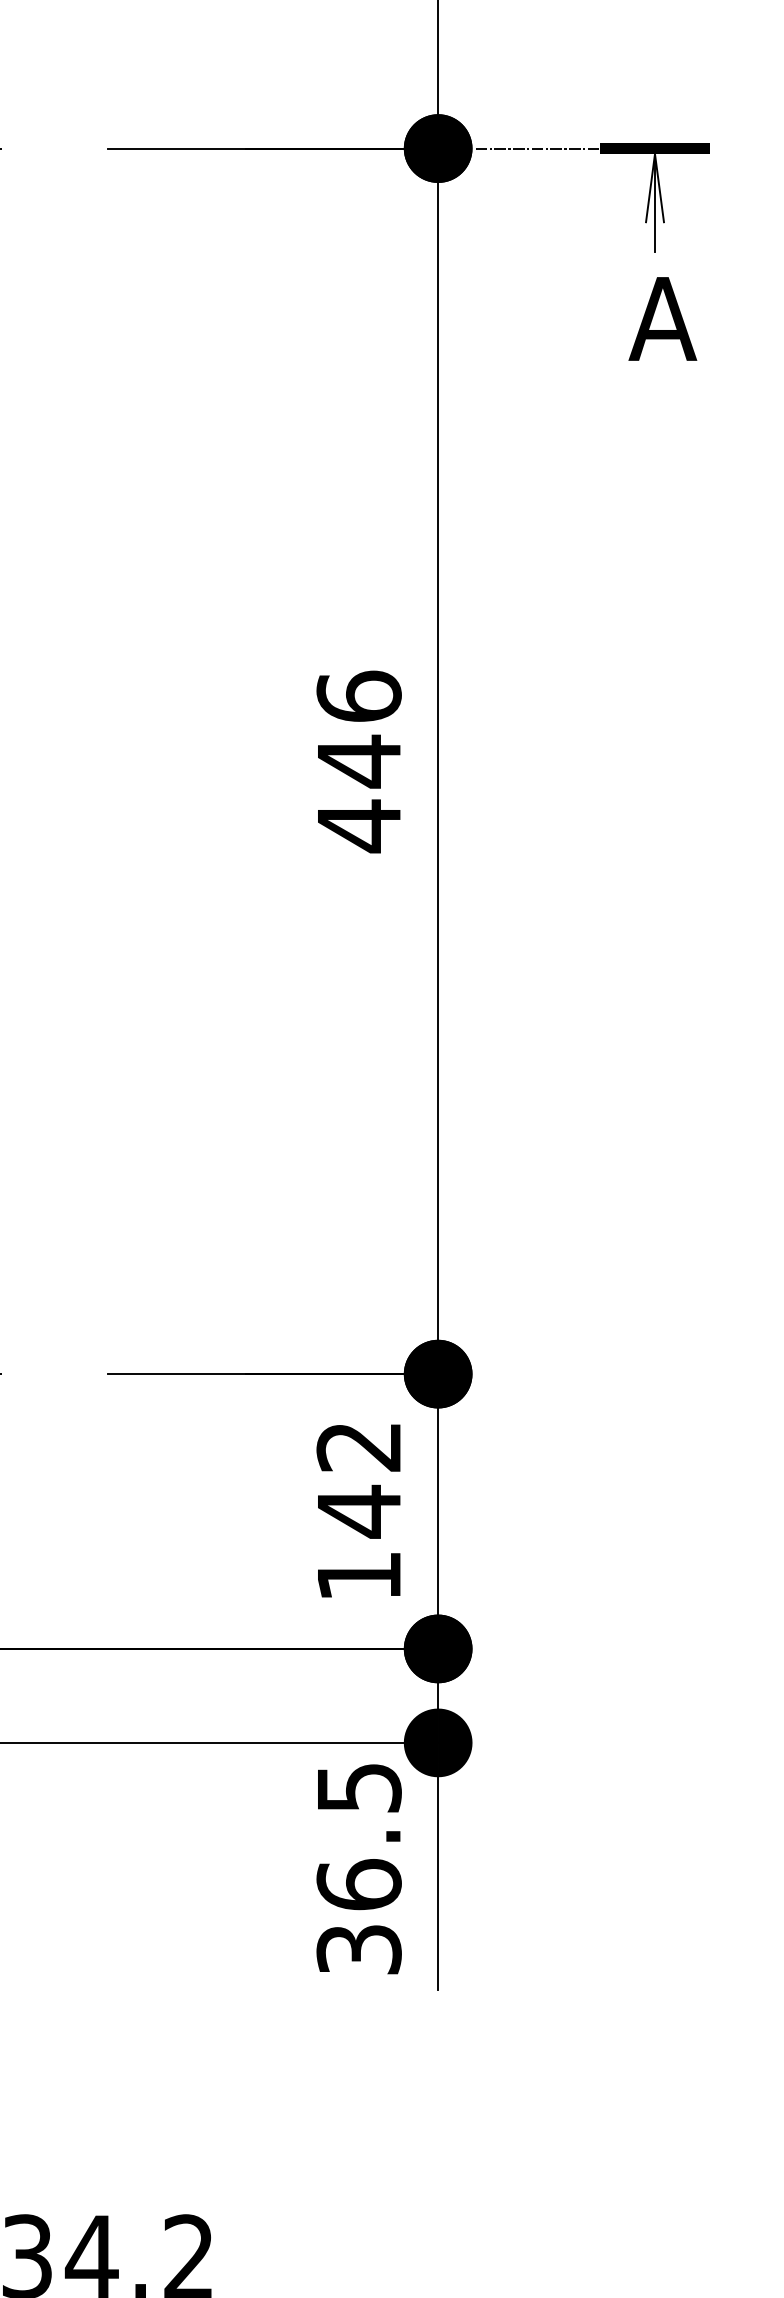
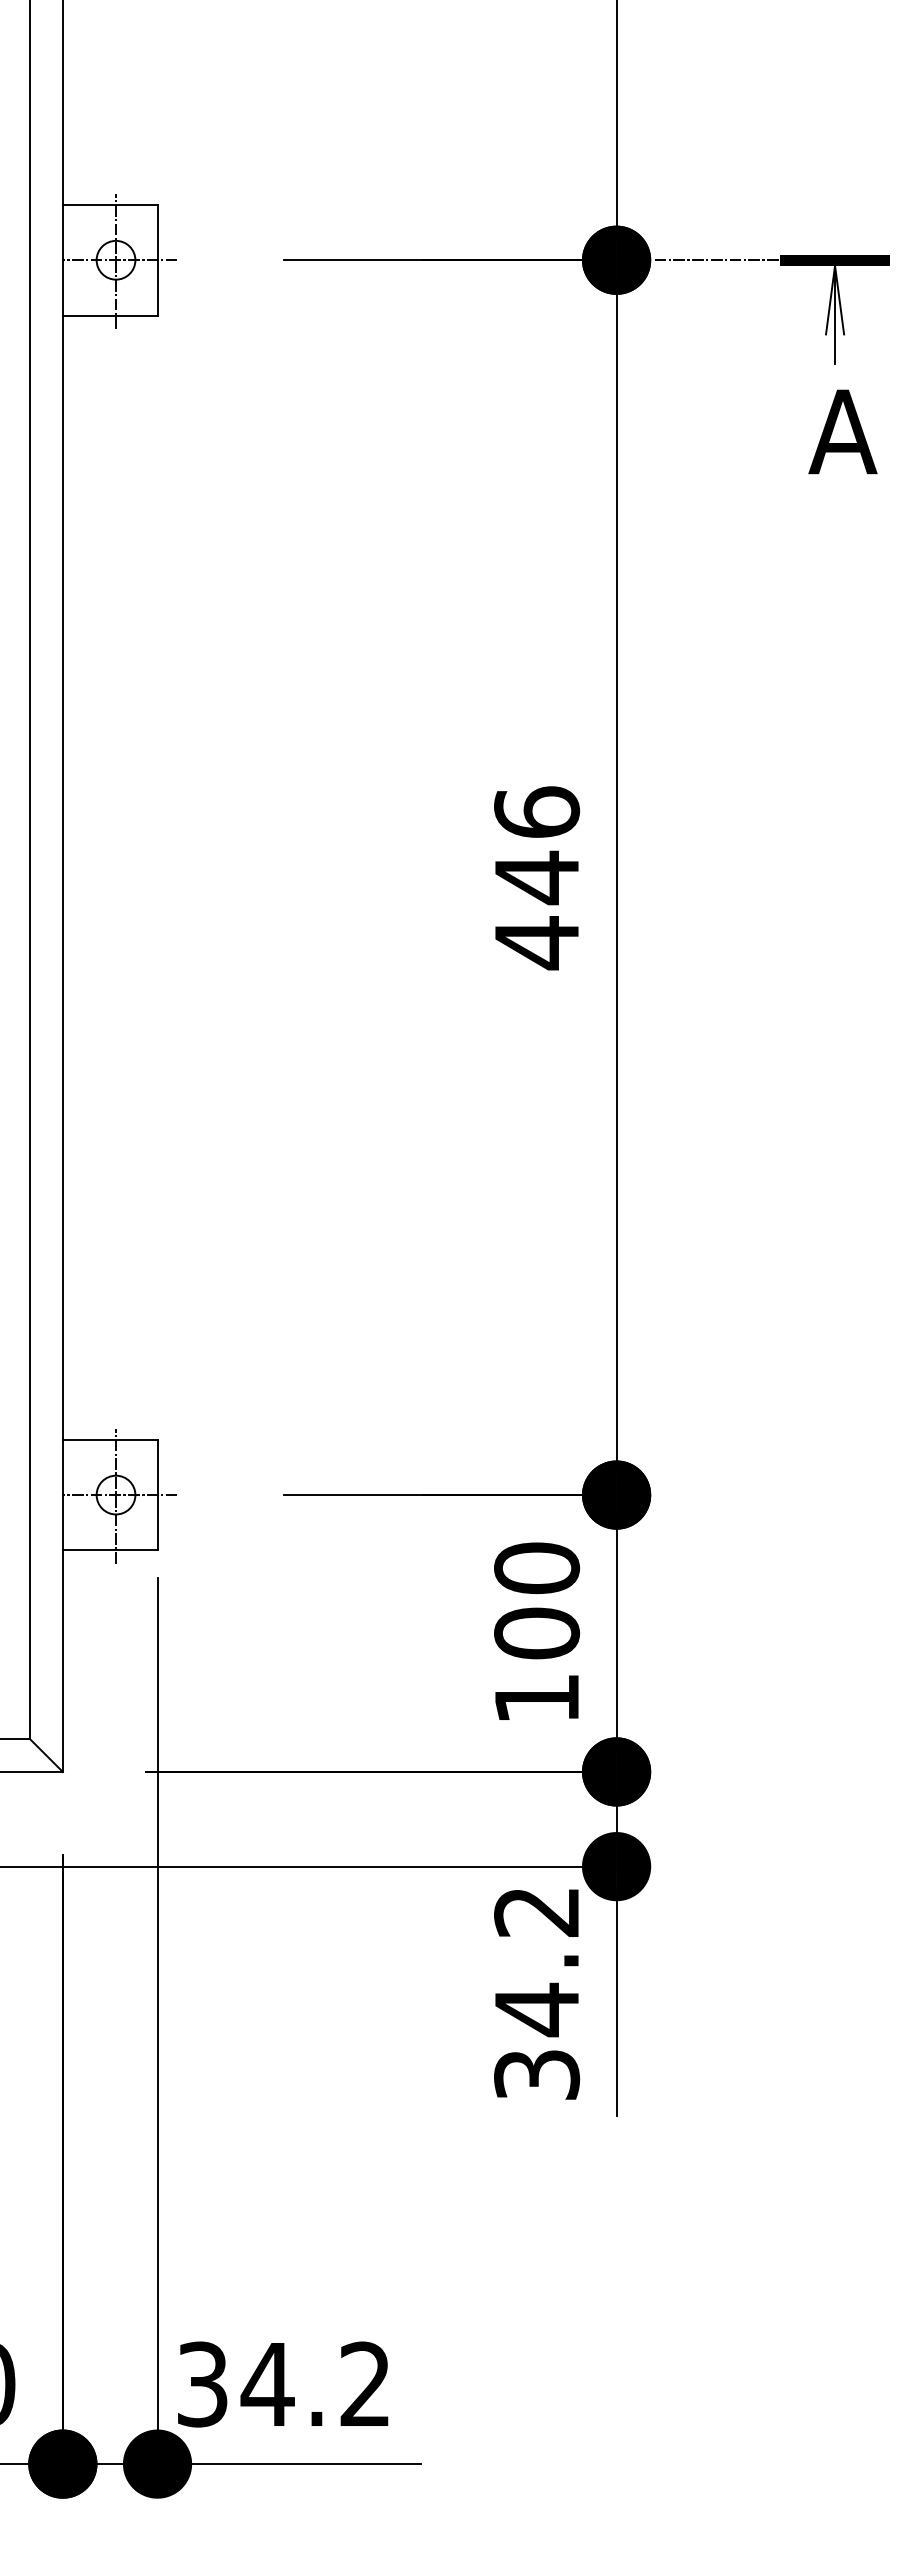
text: (359, 1479) -> (537, 1601), 142 -> 100
text: (359, 1838) -> (537, 1962), 36.5 -> 34.2

